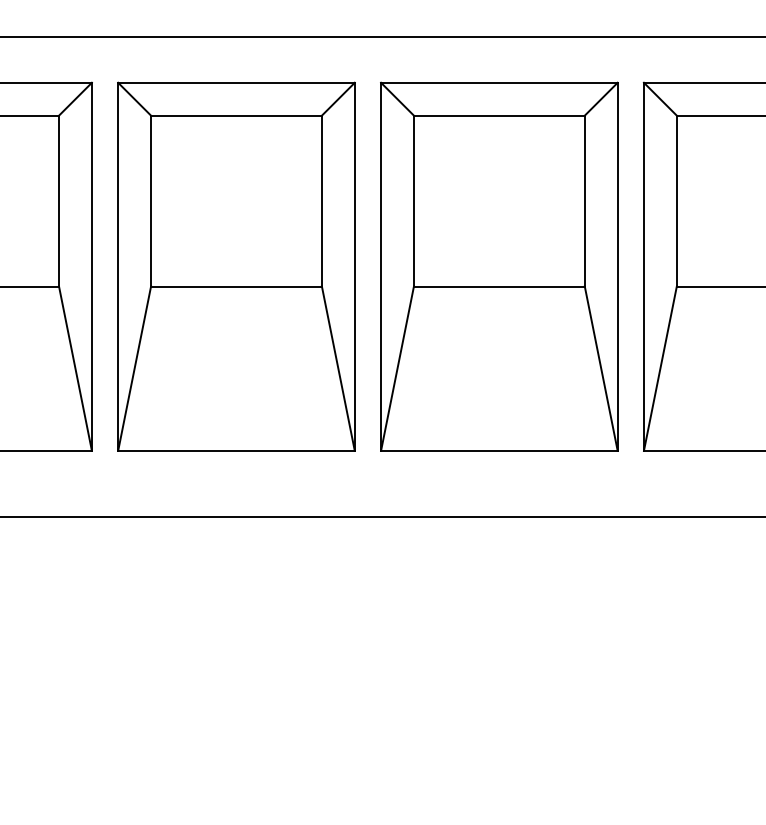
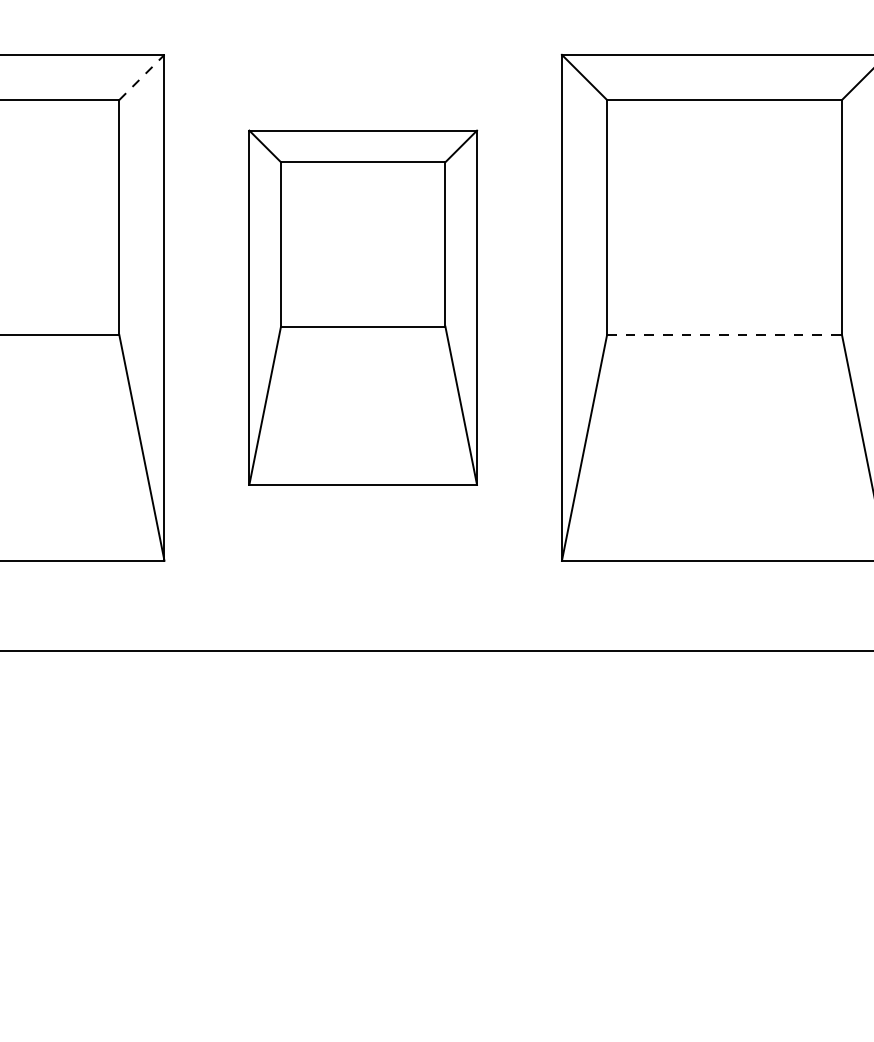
line: (75, 98) -> (141, 76), solid -> dashed
part: (236, 266) -> (363, 307), size x0.7
line: (499, 286) -> (724, 334), solid -> dashed

